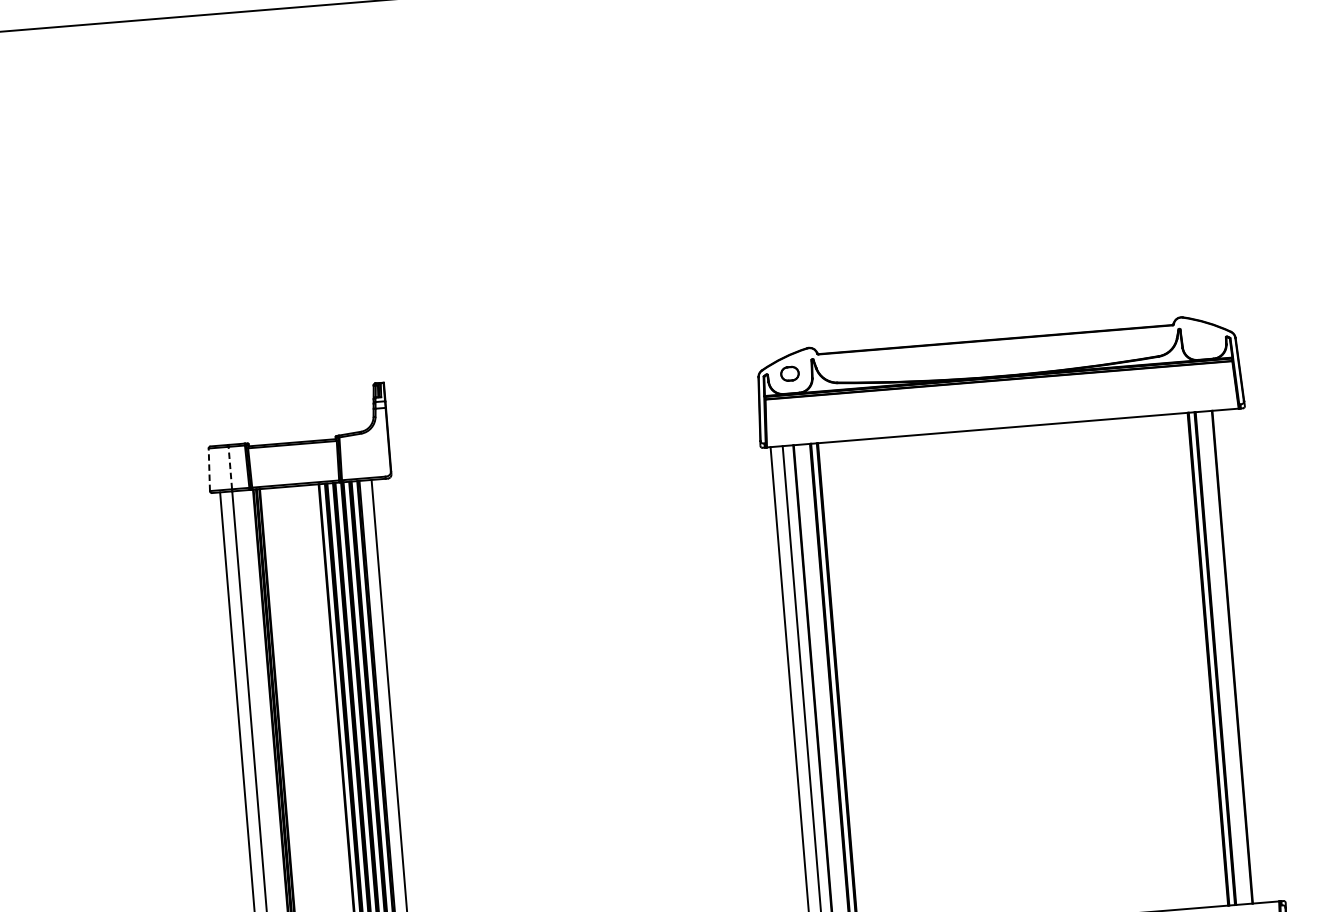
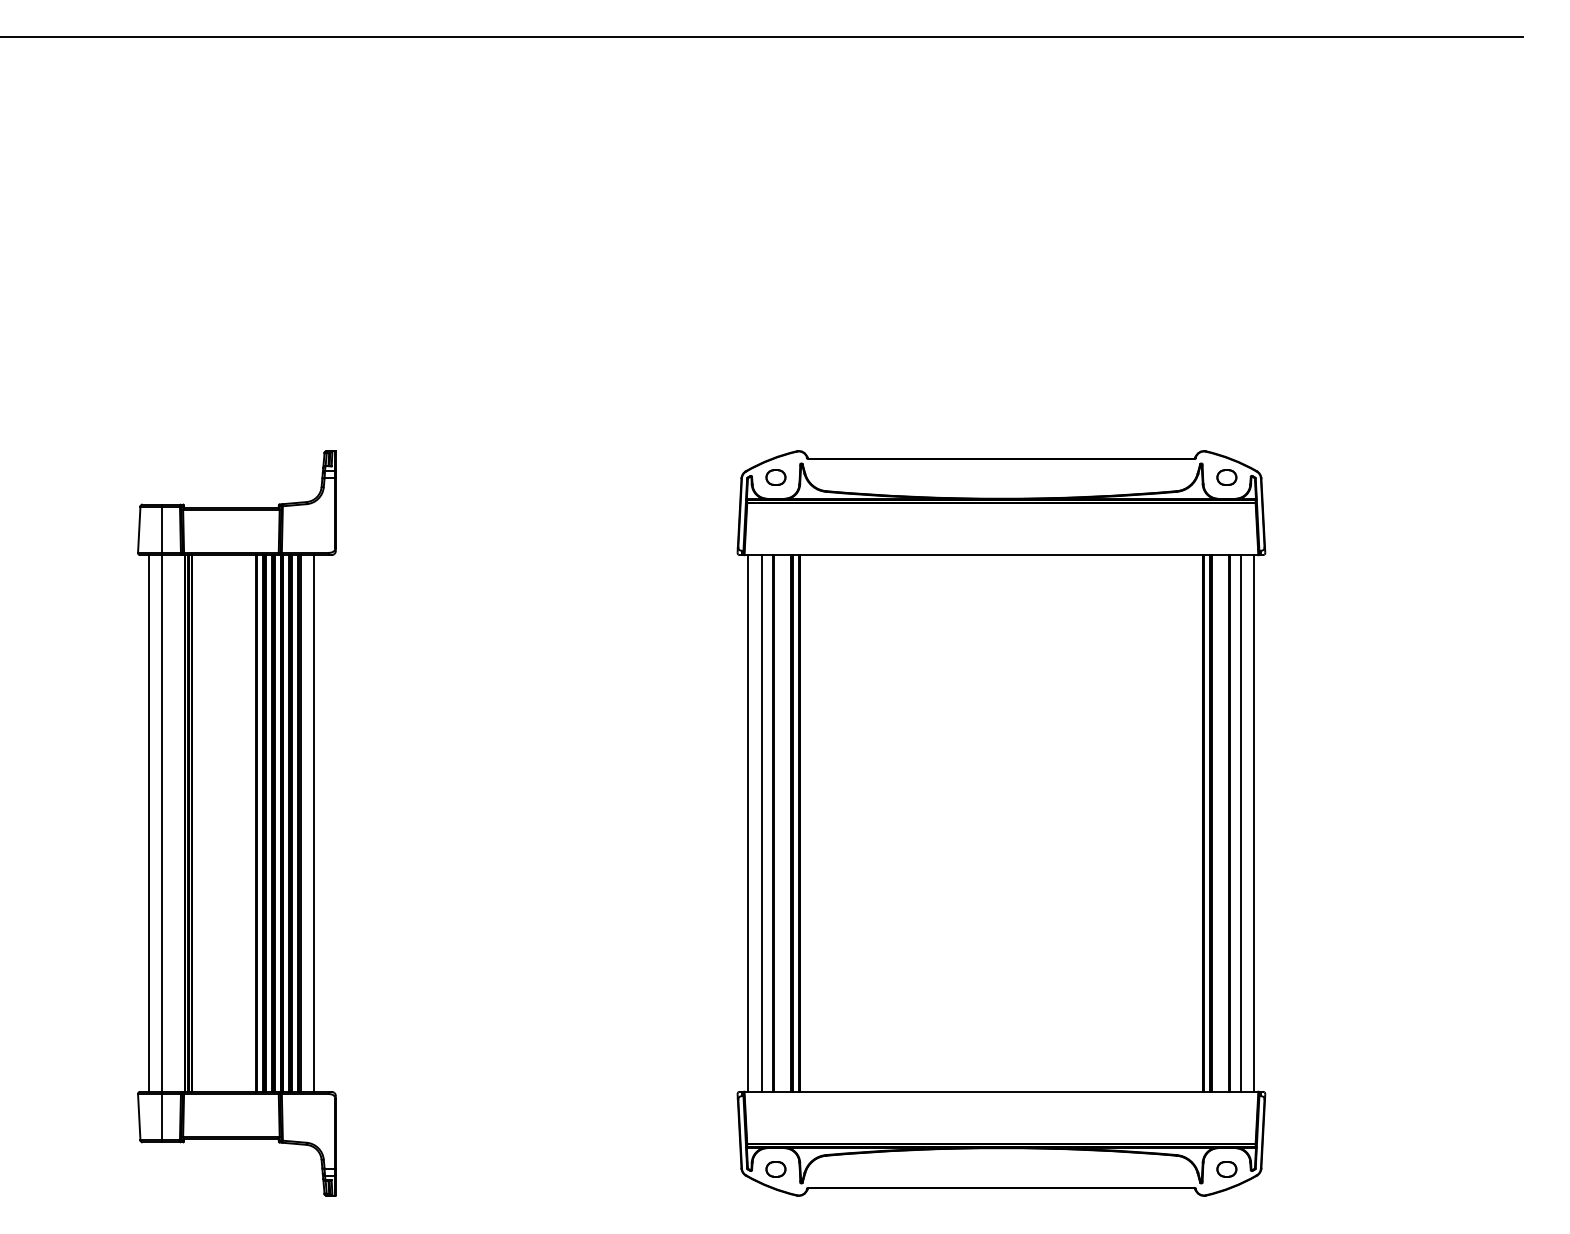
part: (1203, 339) -> (1226, 477), added
line: (230, 467) -> (162, 529), dashed -> solid
line: (209, 469) -> (139, 529), dashed -> solid
line: (1255, 655) -> (1254, 823), added
line: (1243, 656) -> (1241, 823), added

